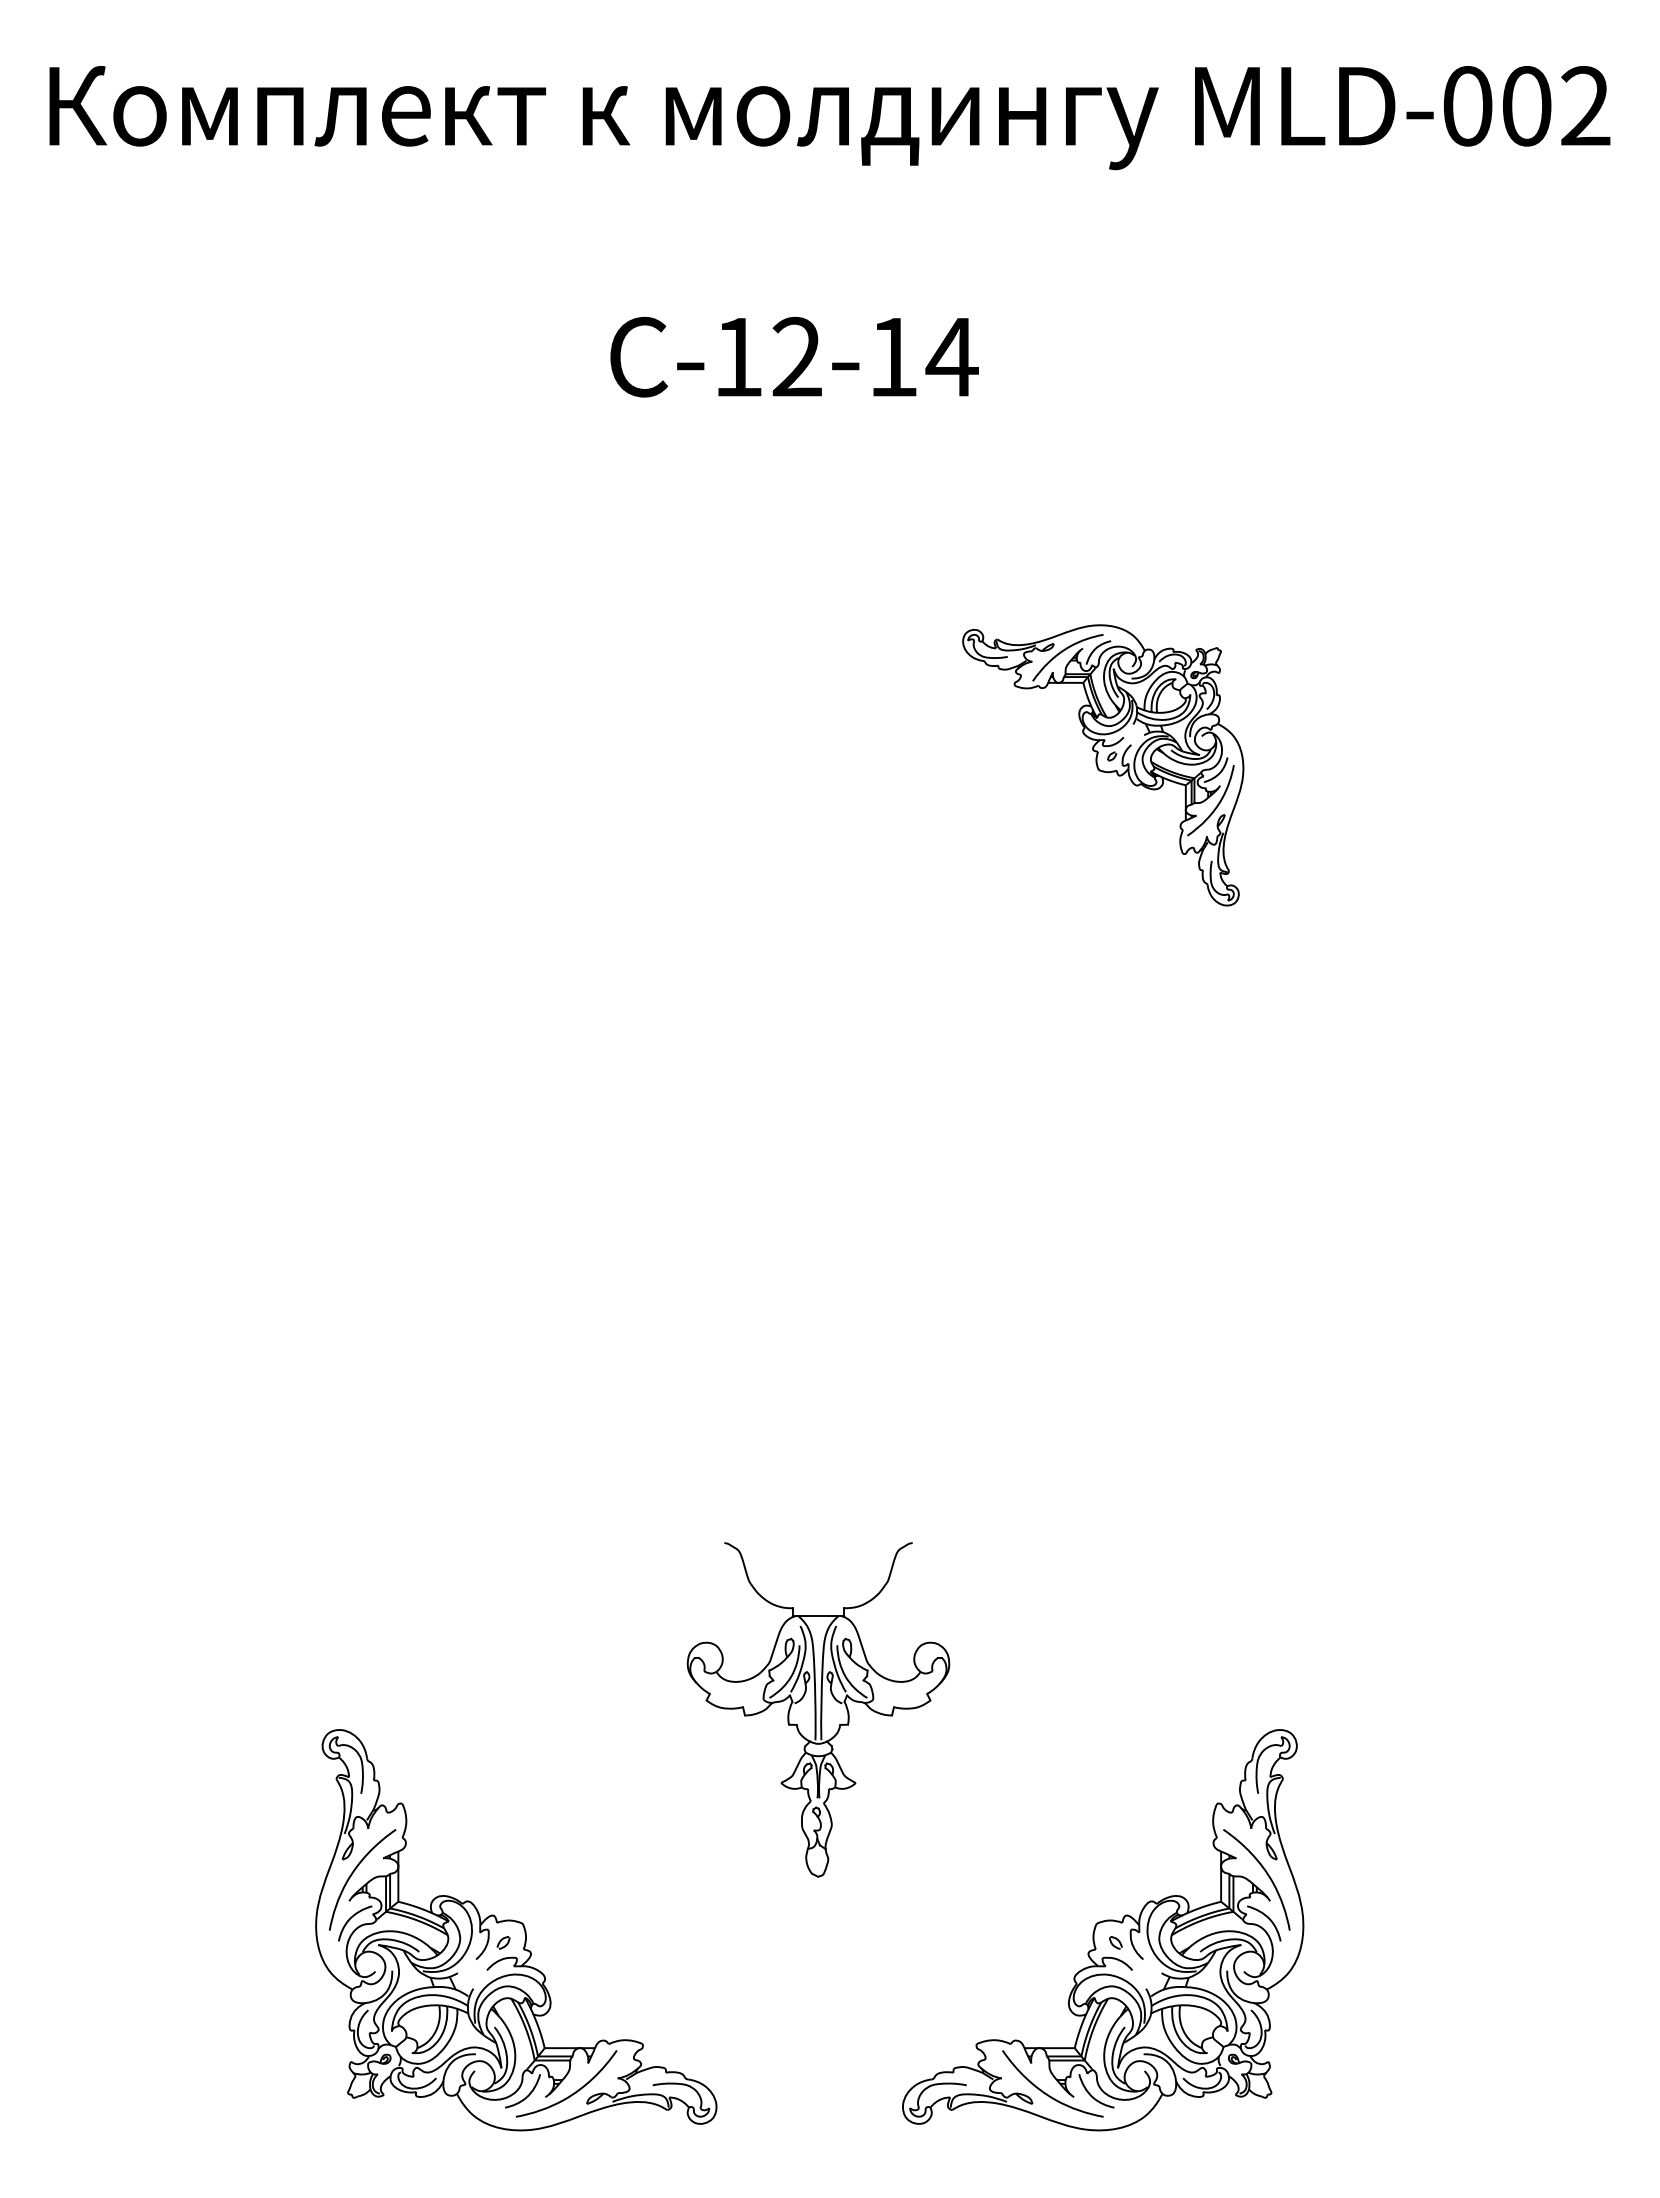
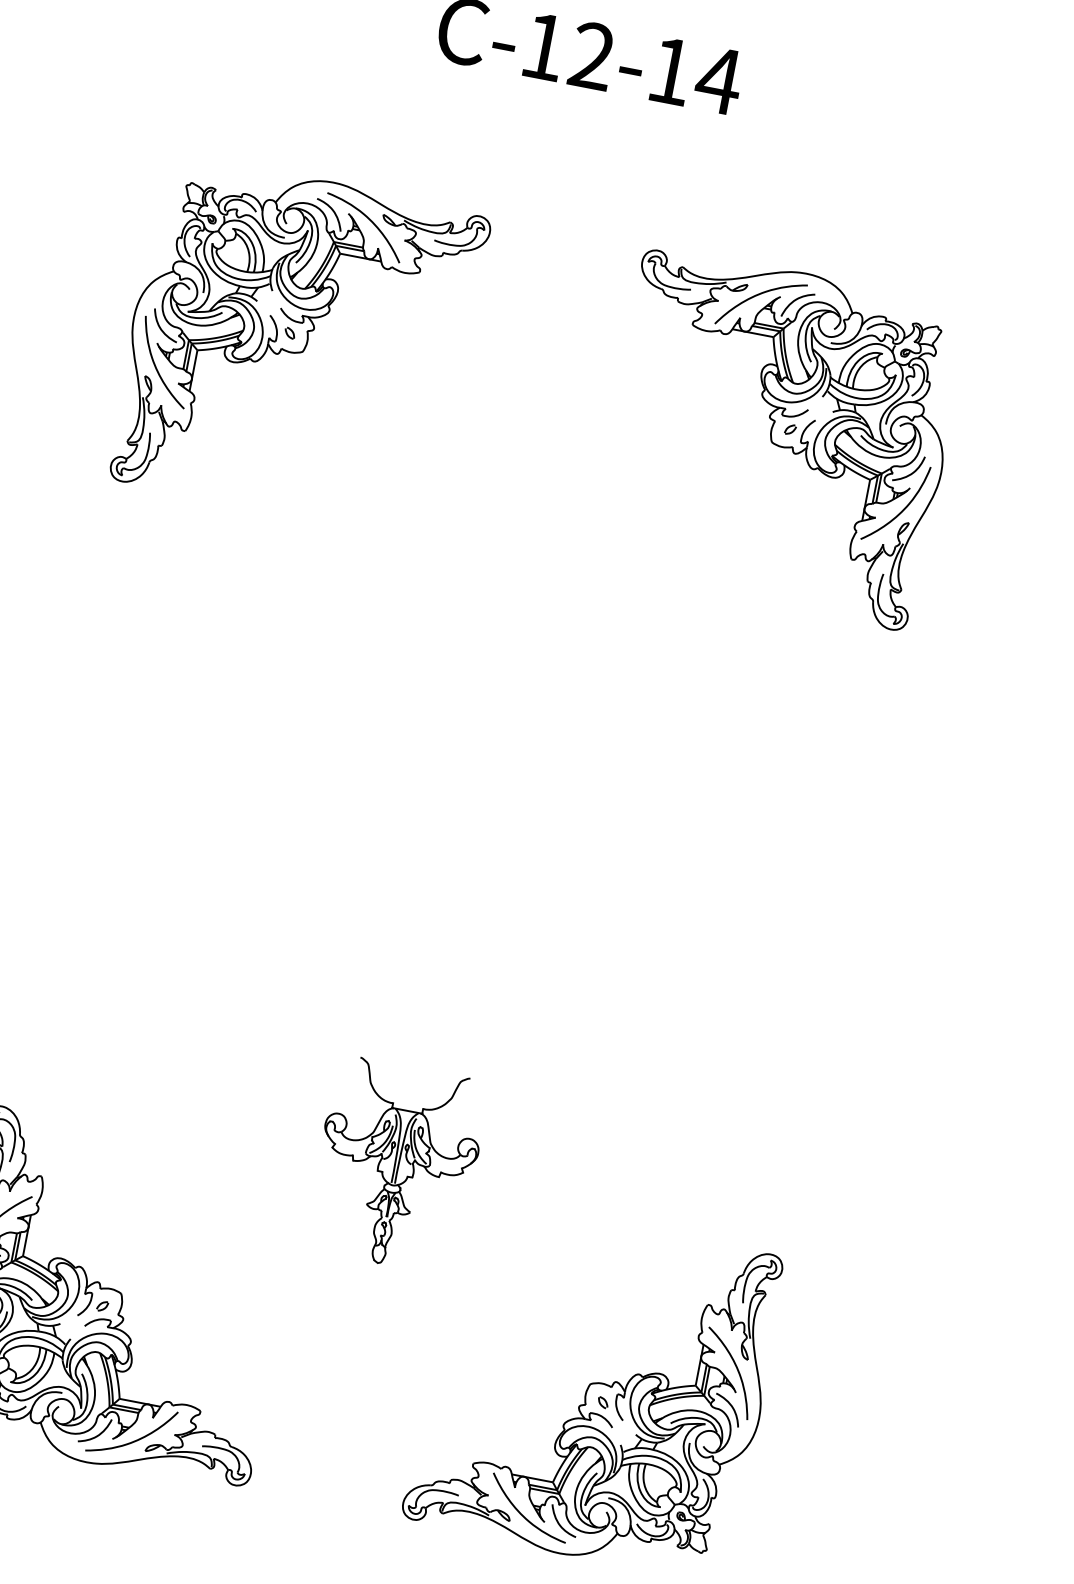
part: (516, 765) -> (298, 345), added
part: (1103, 765) -> (778, 438), size x1.43
part: (818, 1710) -> (396, 1165), size x0.71

